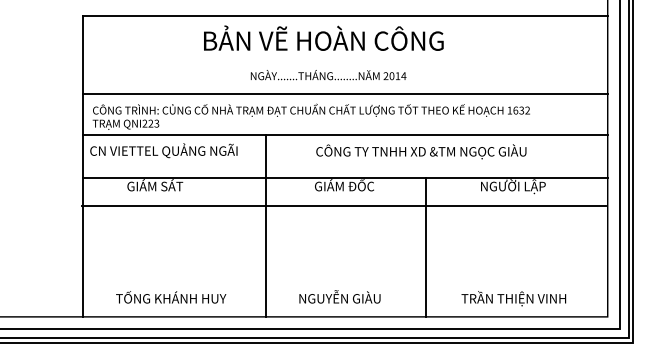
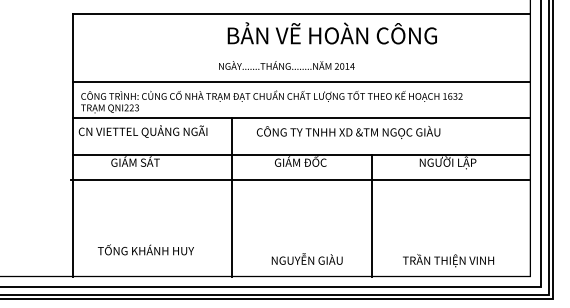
text: (323, 37) -> (332, 32), moved
text: (421, 151) -> (348, 132), moved
text: (339, 296) -> (306, 258), moved
text: (171, 297) -> (146, 249), moved

